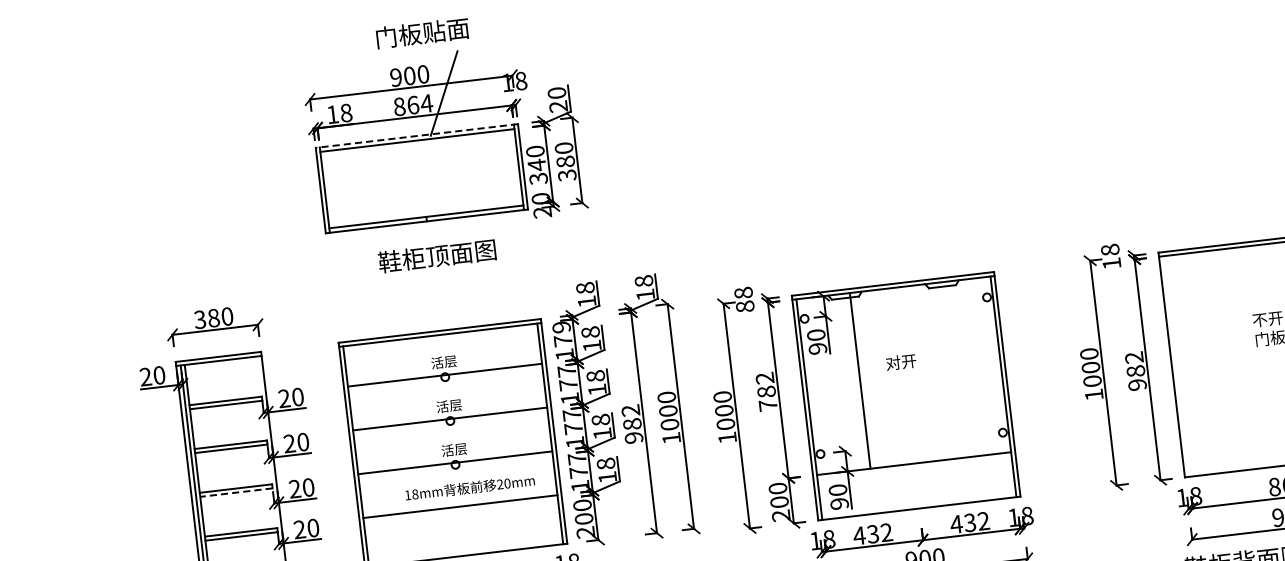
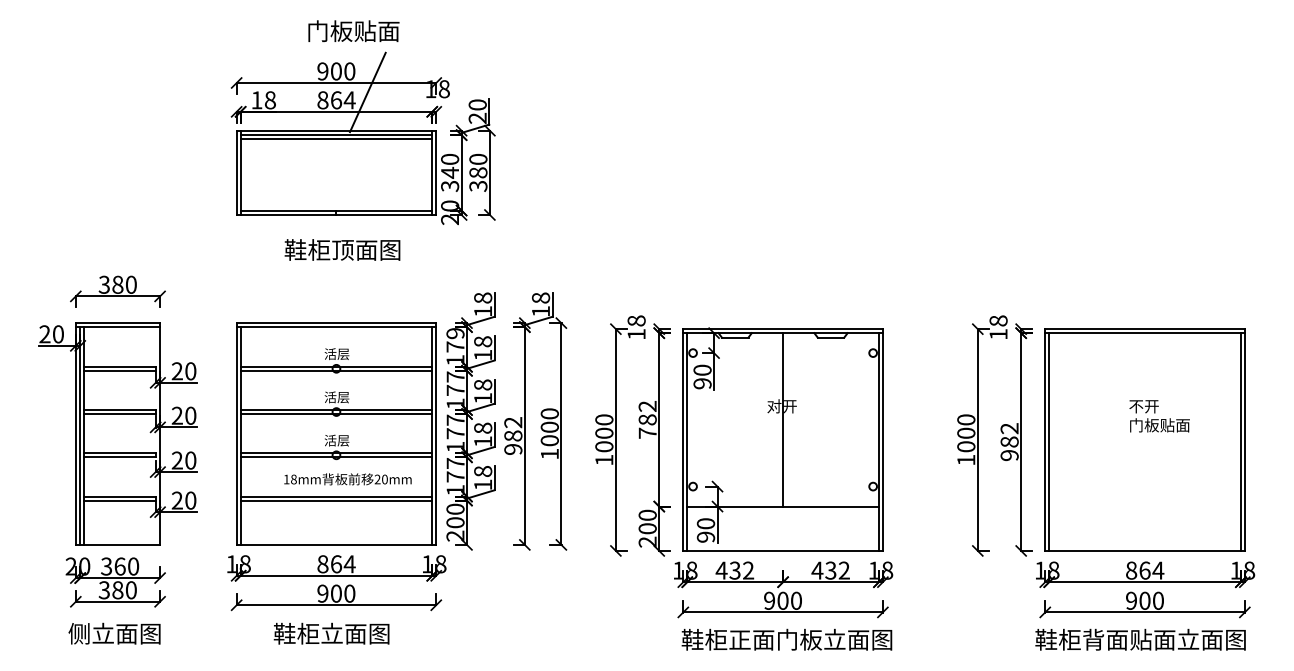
line: (416, 135) -> (336, 130), dashed -> solid
line: (417, 144) -> (336, 139), added
text: (744, 305) -> (636, 333), 88 -> 18
line: (1176, 366) -> (1049, 441), added
line: (445, 378) -> (336, 370), added
line: (860, 380) -> (783, 419), moved
line: (450, 423) -> (336, 414), added
line: (455, 467) -> (336, 457), added
line: (236, 492) -> (119, 457), dashed -> solid
line: (460, 510) -> (336, 500), added

